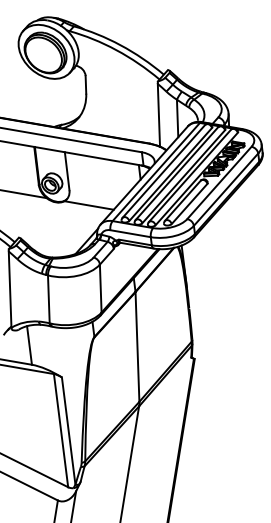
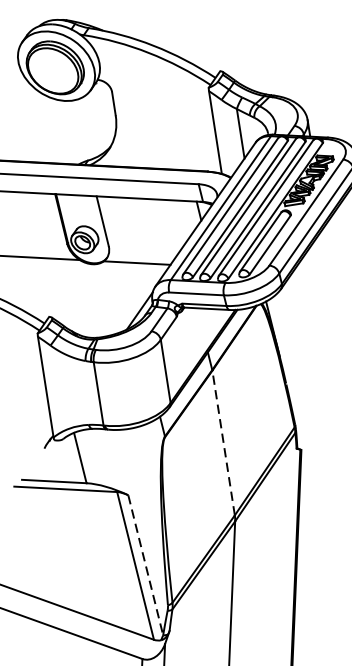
line: (137, 347) -> (223, 443), solid -> dashed
line: (68, 431) -> (145, 565), solid -> dashed

